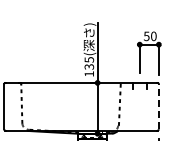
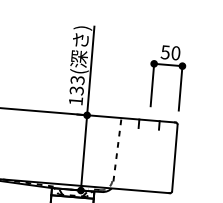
text: (88, 59) -> (76, 79), 135( -> 133(
line: (158, 106) -> (174, 157), dashed -> solid

